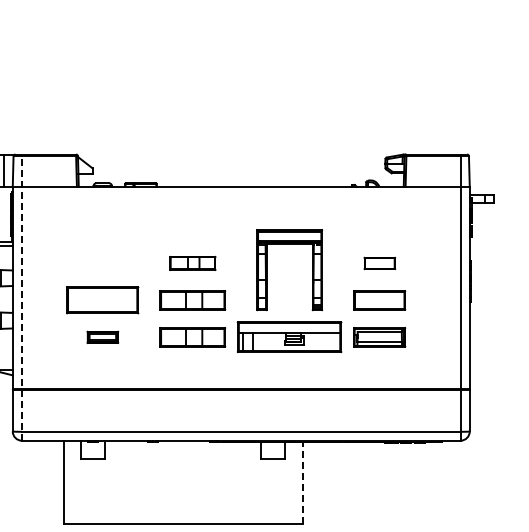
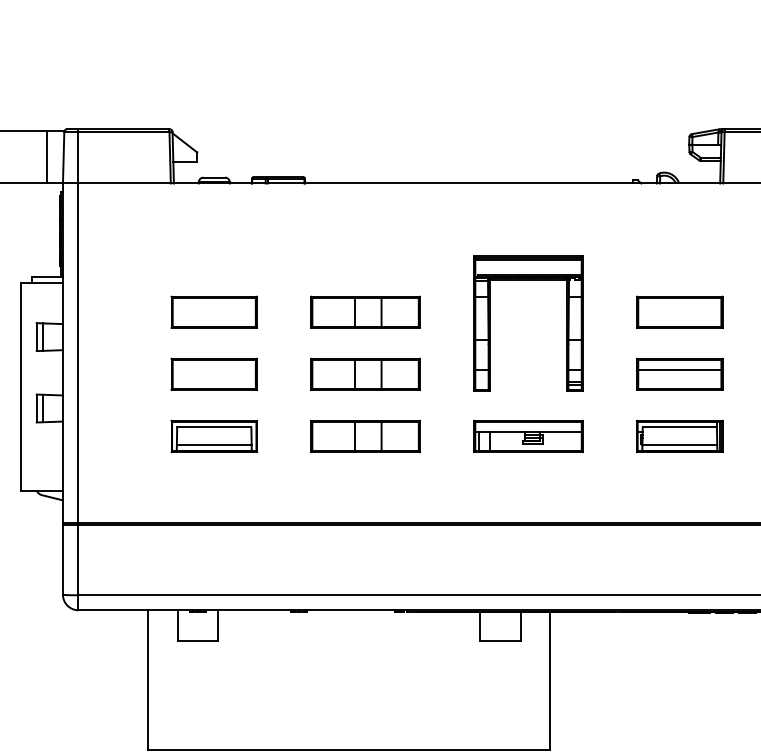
part: (102, 263) -> (213, 312), added
part: (192, 263) -> (365, 312), size x1.43
part: (379, 263) -> (679, 312), size x1.67
line: (22, 297) -> (79, 369), dashed -> solid
line: (379, 297) -> (679, 369), added
part: (102, 300) -> (213, 374), size x0.71
part: (102, 337) -> (213, 436), size x1.67
part: (289, 337) -> (528, 436), size x0.62
line: (302, 482) -> (549, 680), dashed -> solid

